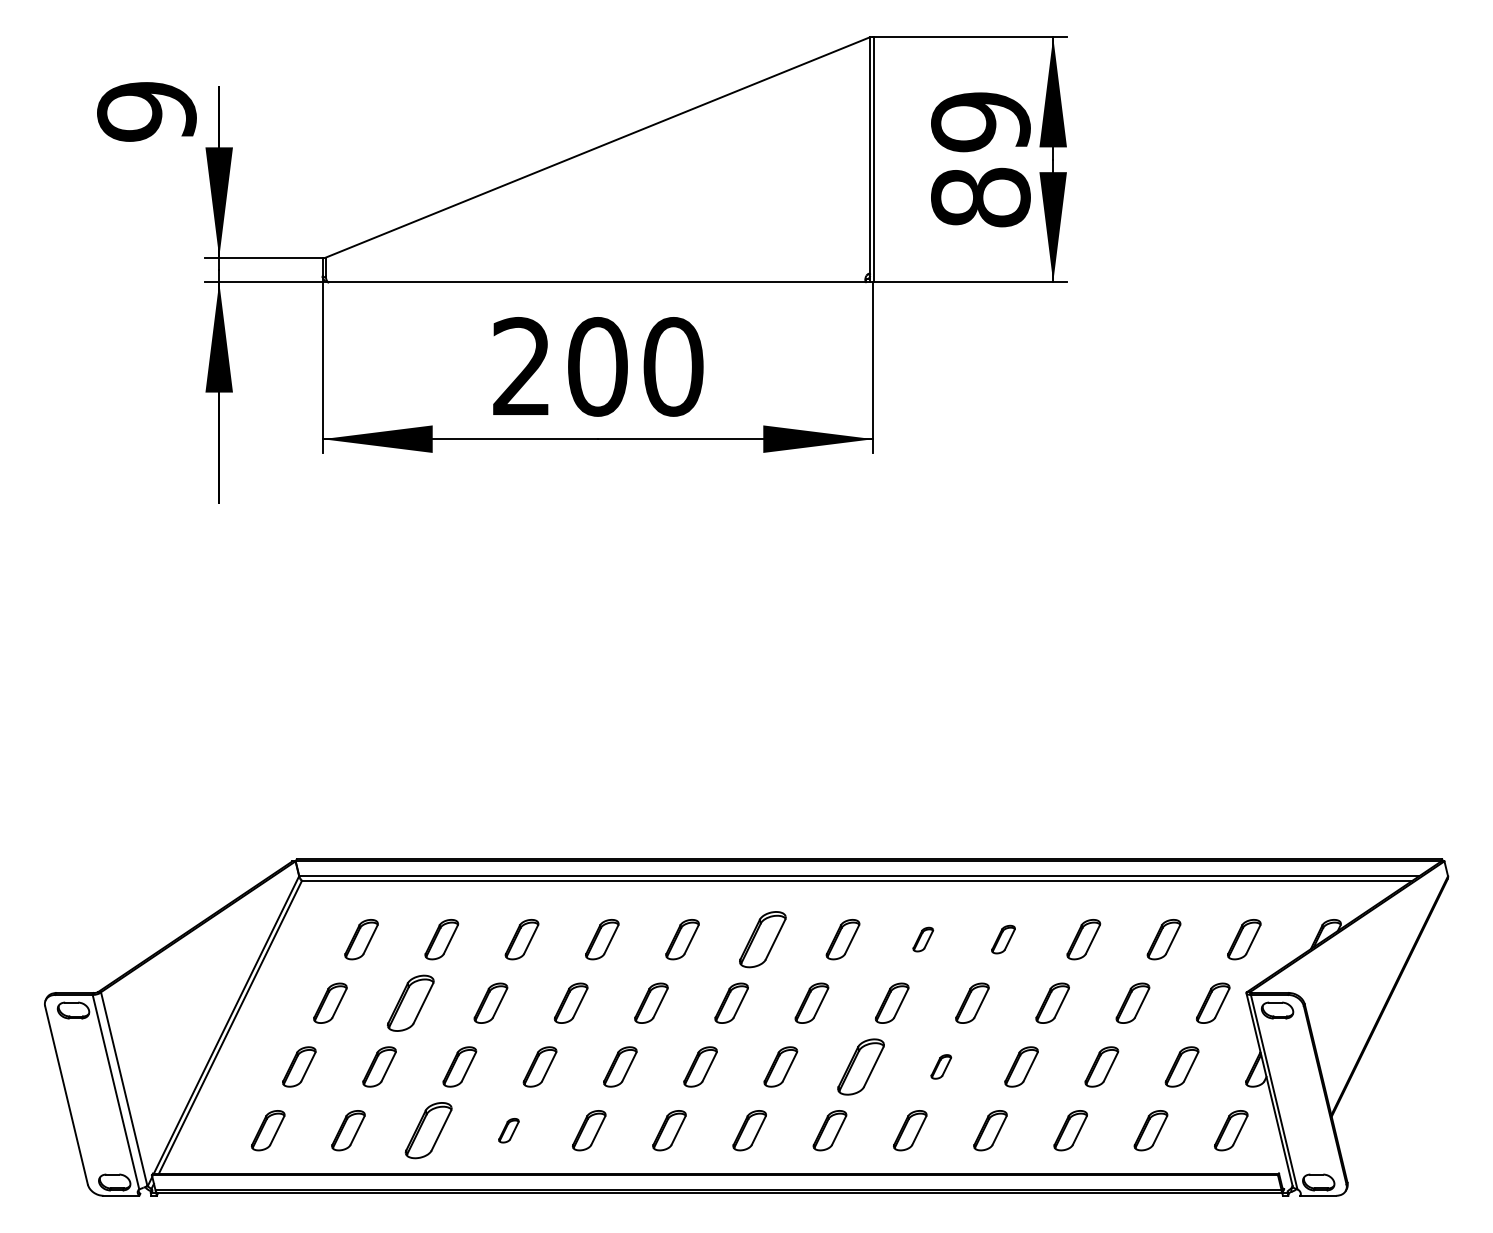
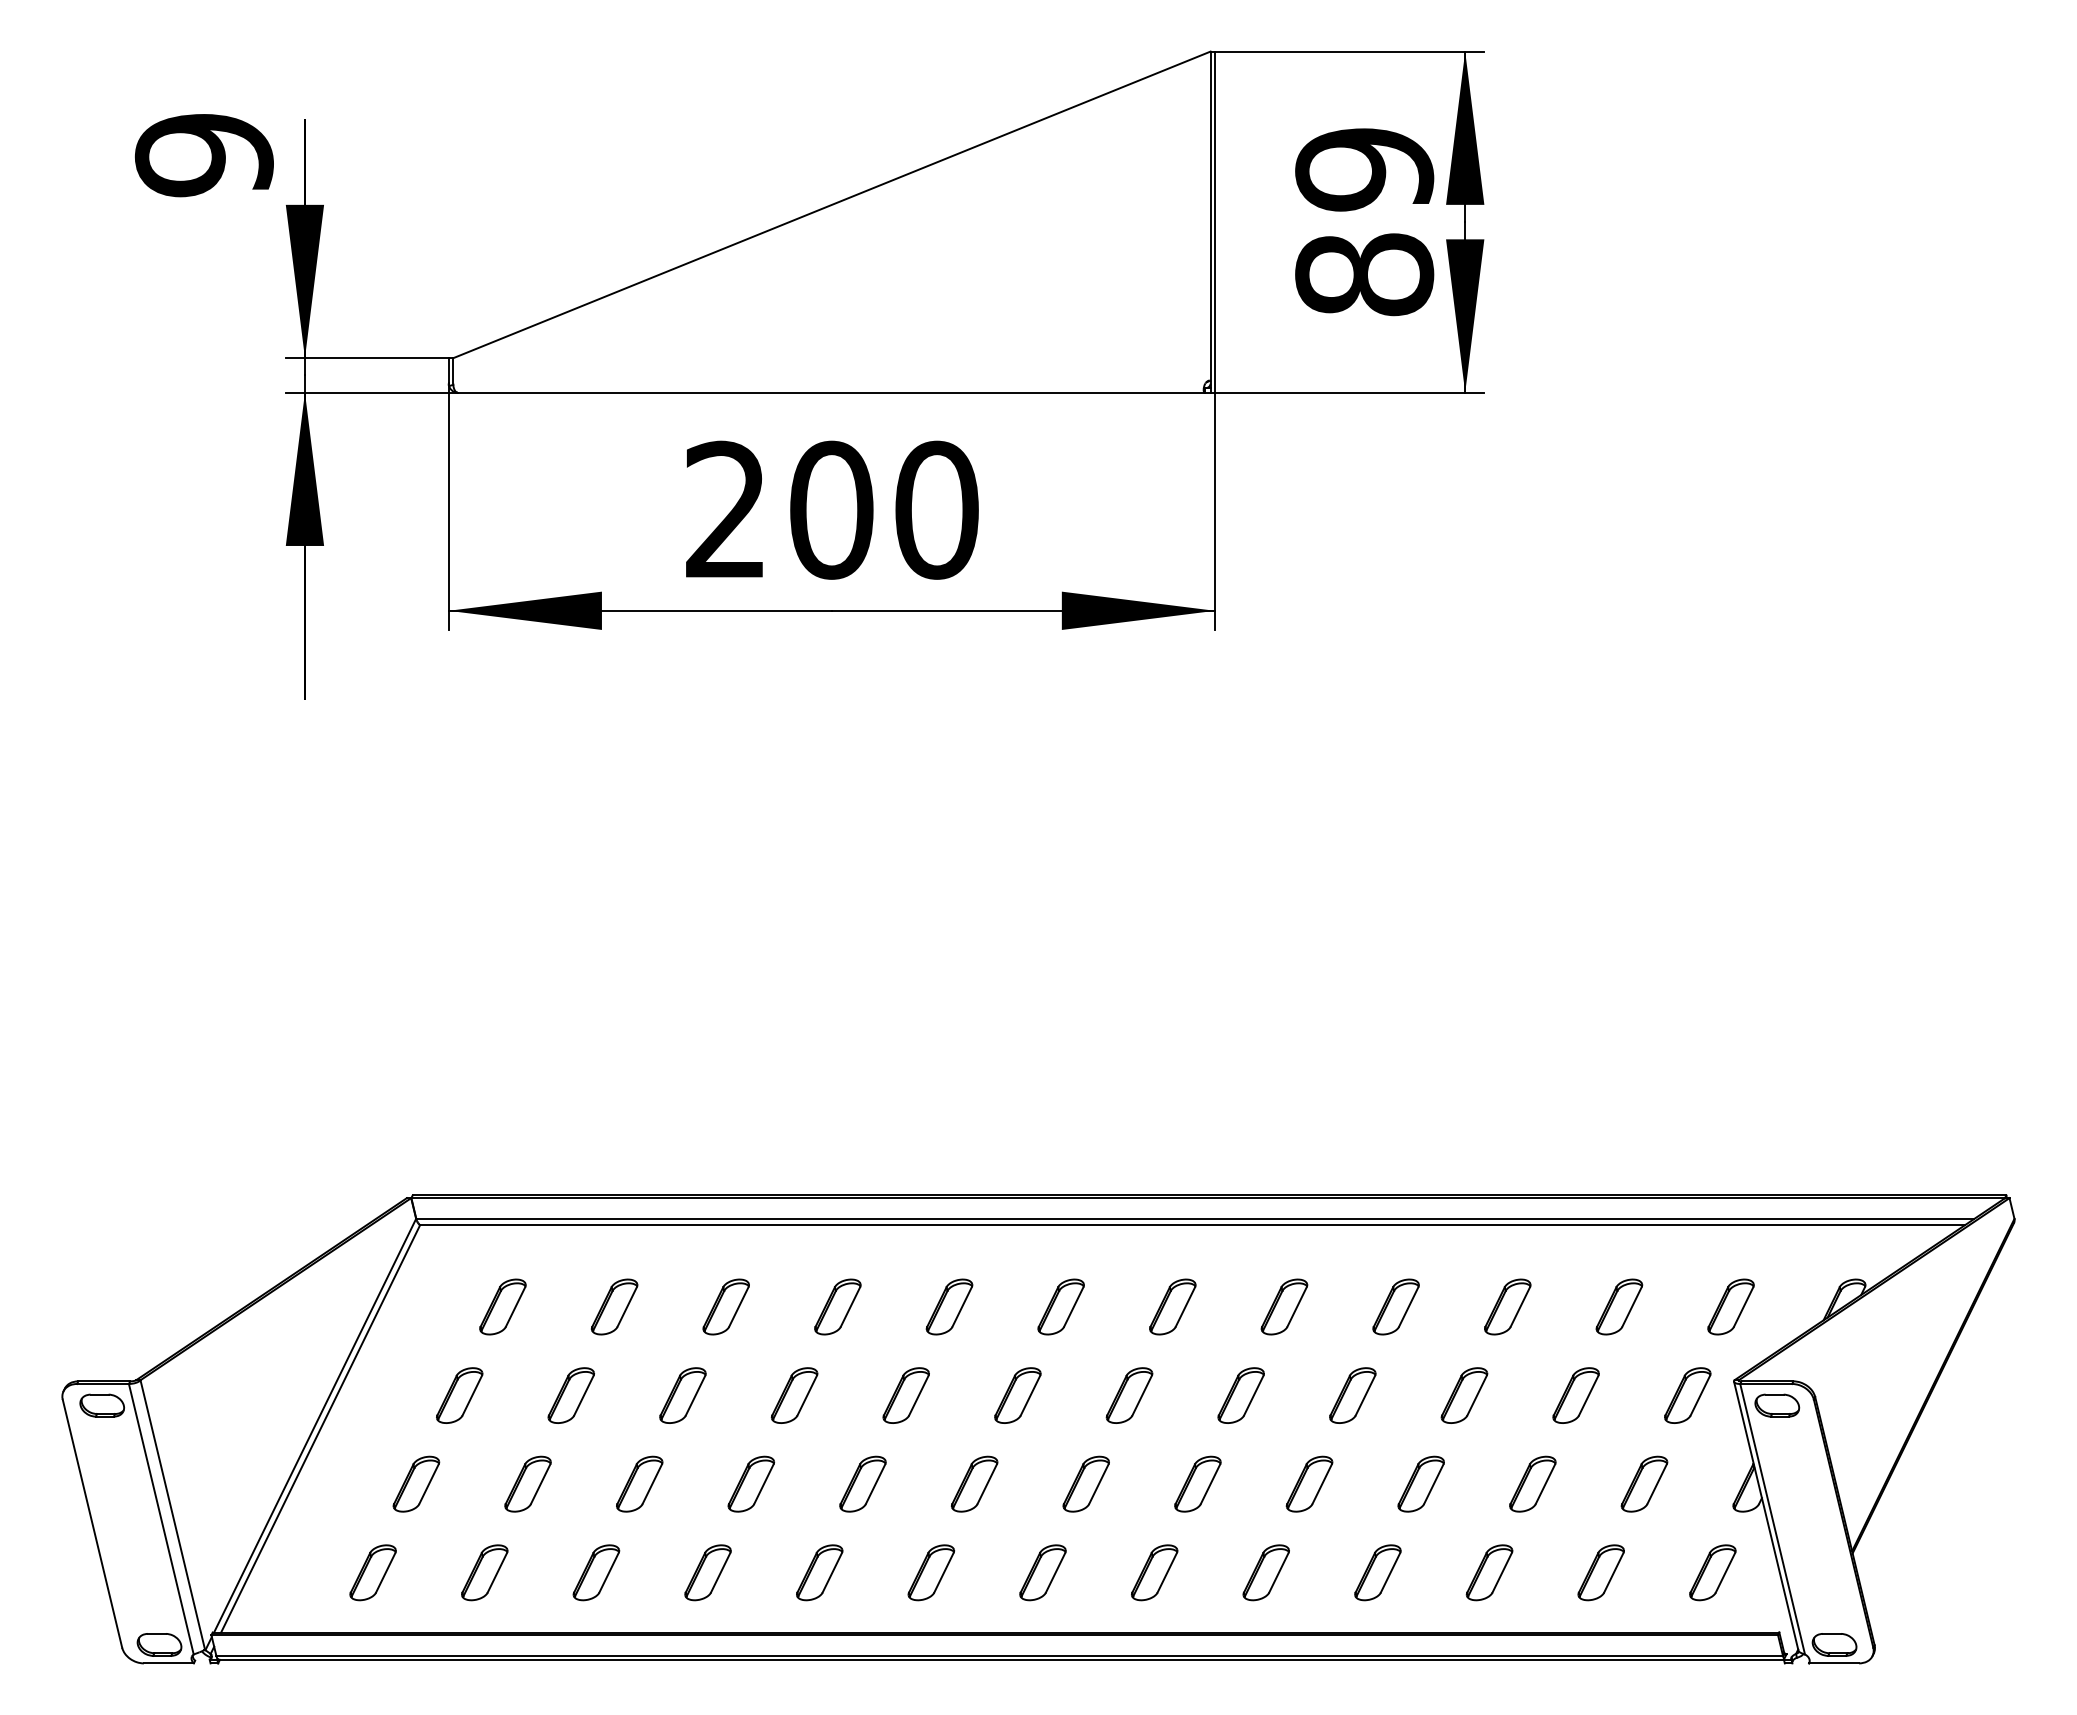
part: (762, 939) -> (1060, 1306), size x0.71
part: (923, 939) -> (1284, 1306), size x1.67
part: (1003, 939) -> (1395, 1306), size x1.43
part: (410, 1003) -> (570, 1395), size x0.71
part: (860, 1066) -> (1197, 1483), size x0.71
part: (941, 1066) -> (1309, 1483), size x1.67
part: (428, 1130) -> (596, 1572), size x0.71
part: (508, 1130) -> (707, 1572), size x1.67

